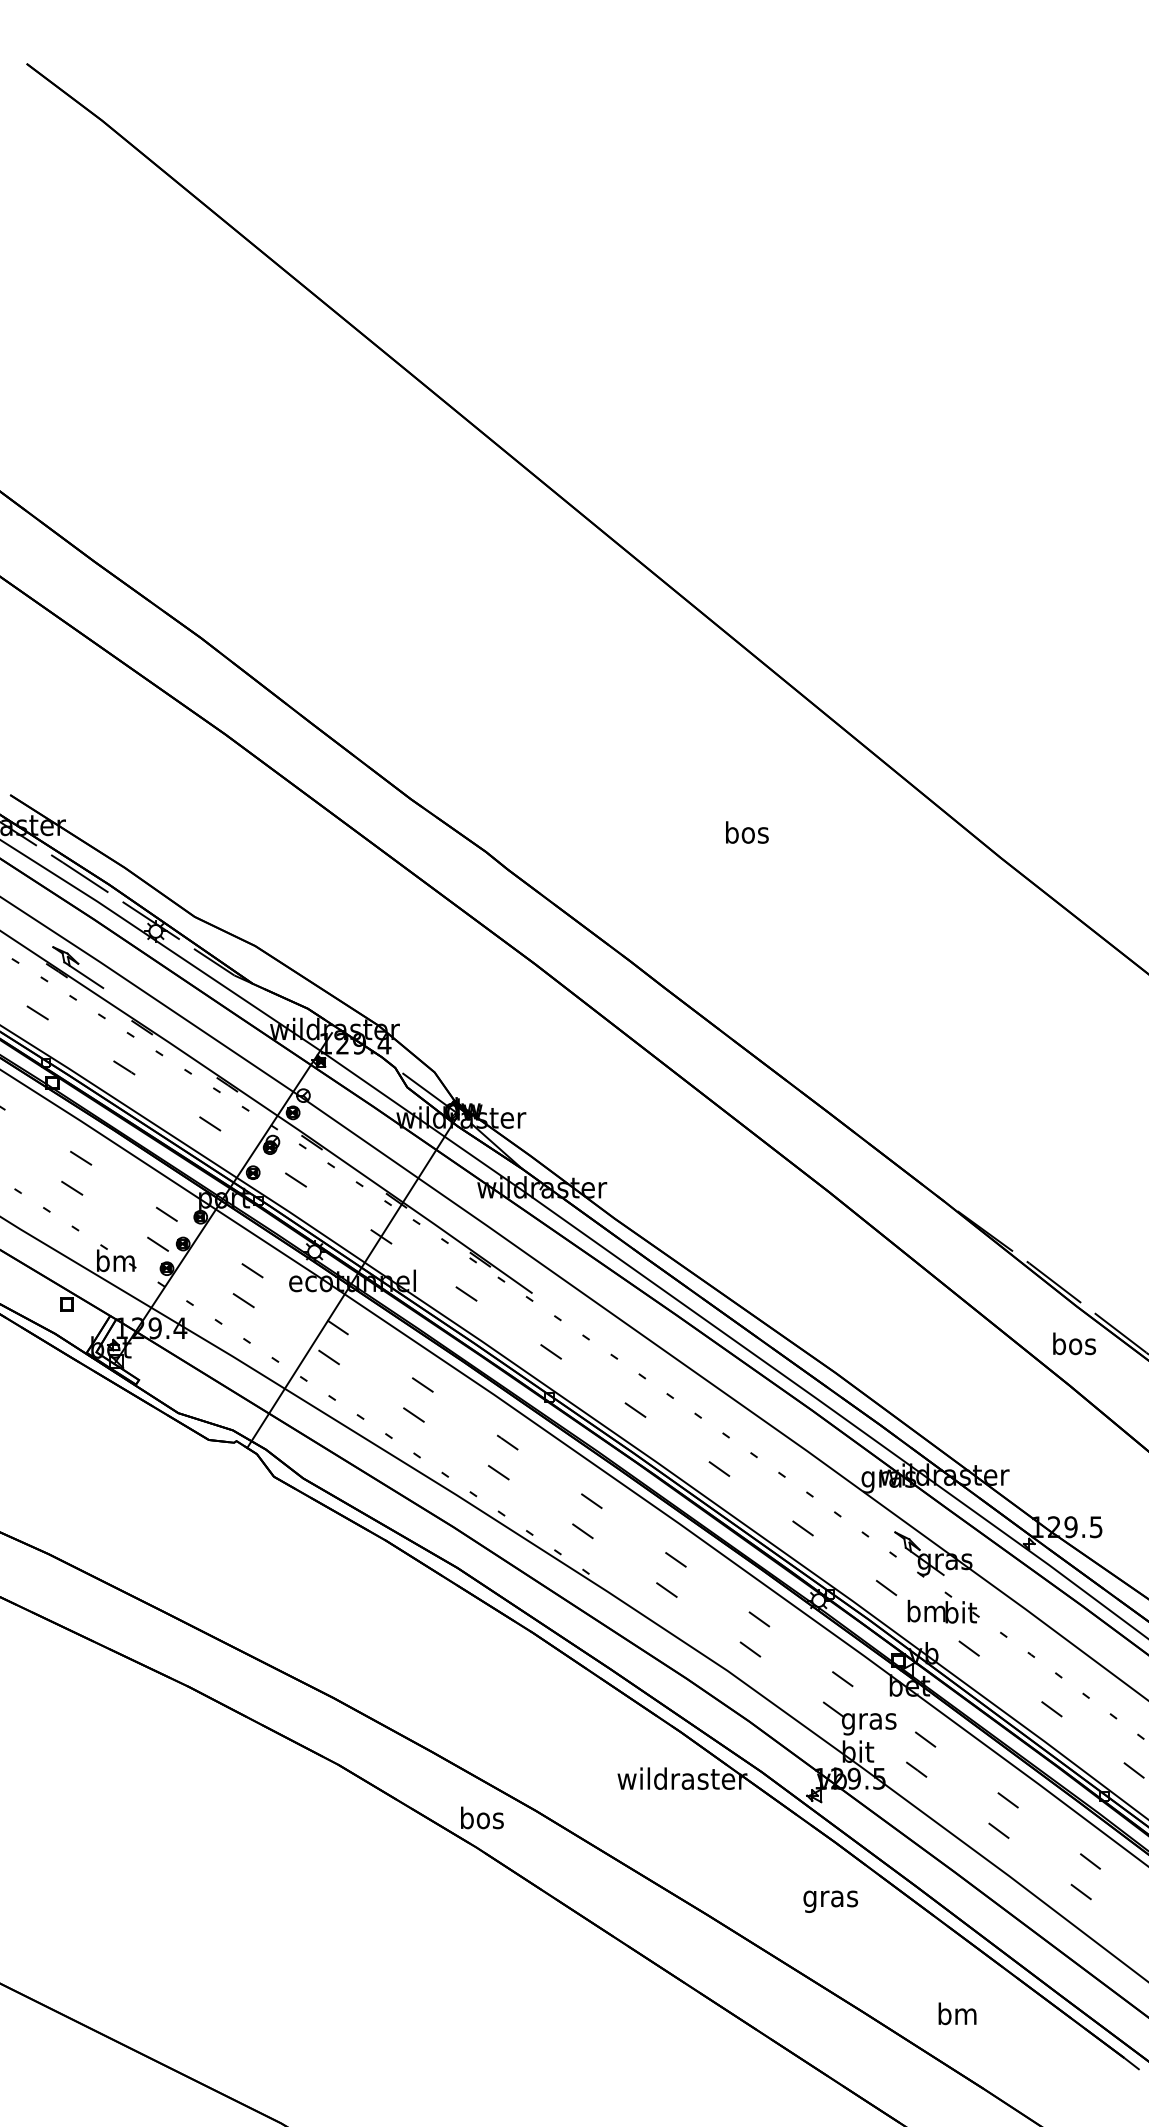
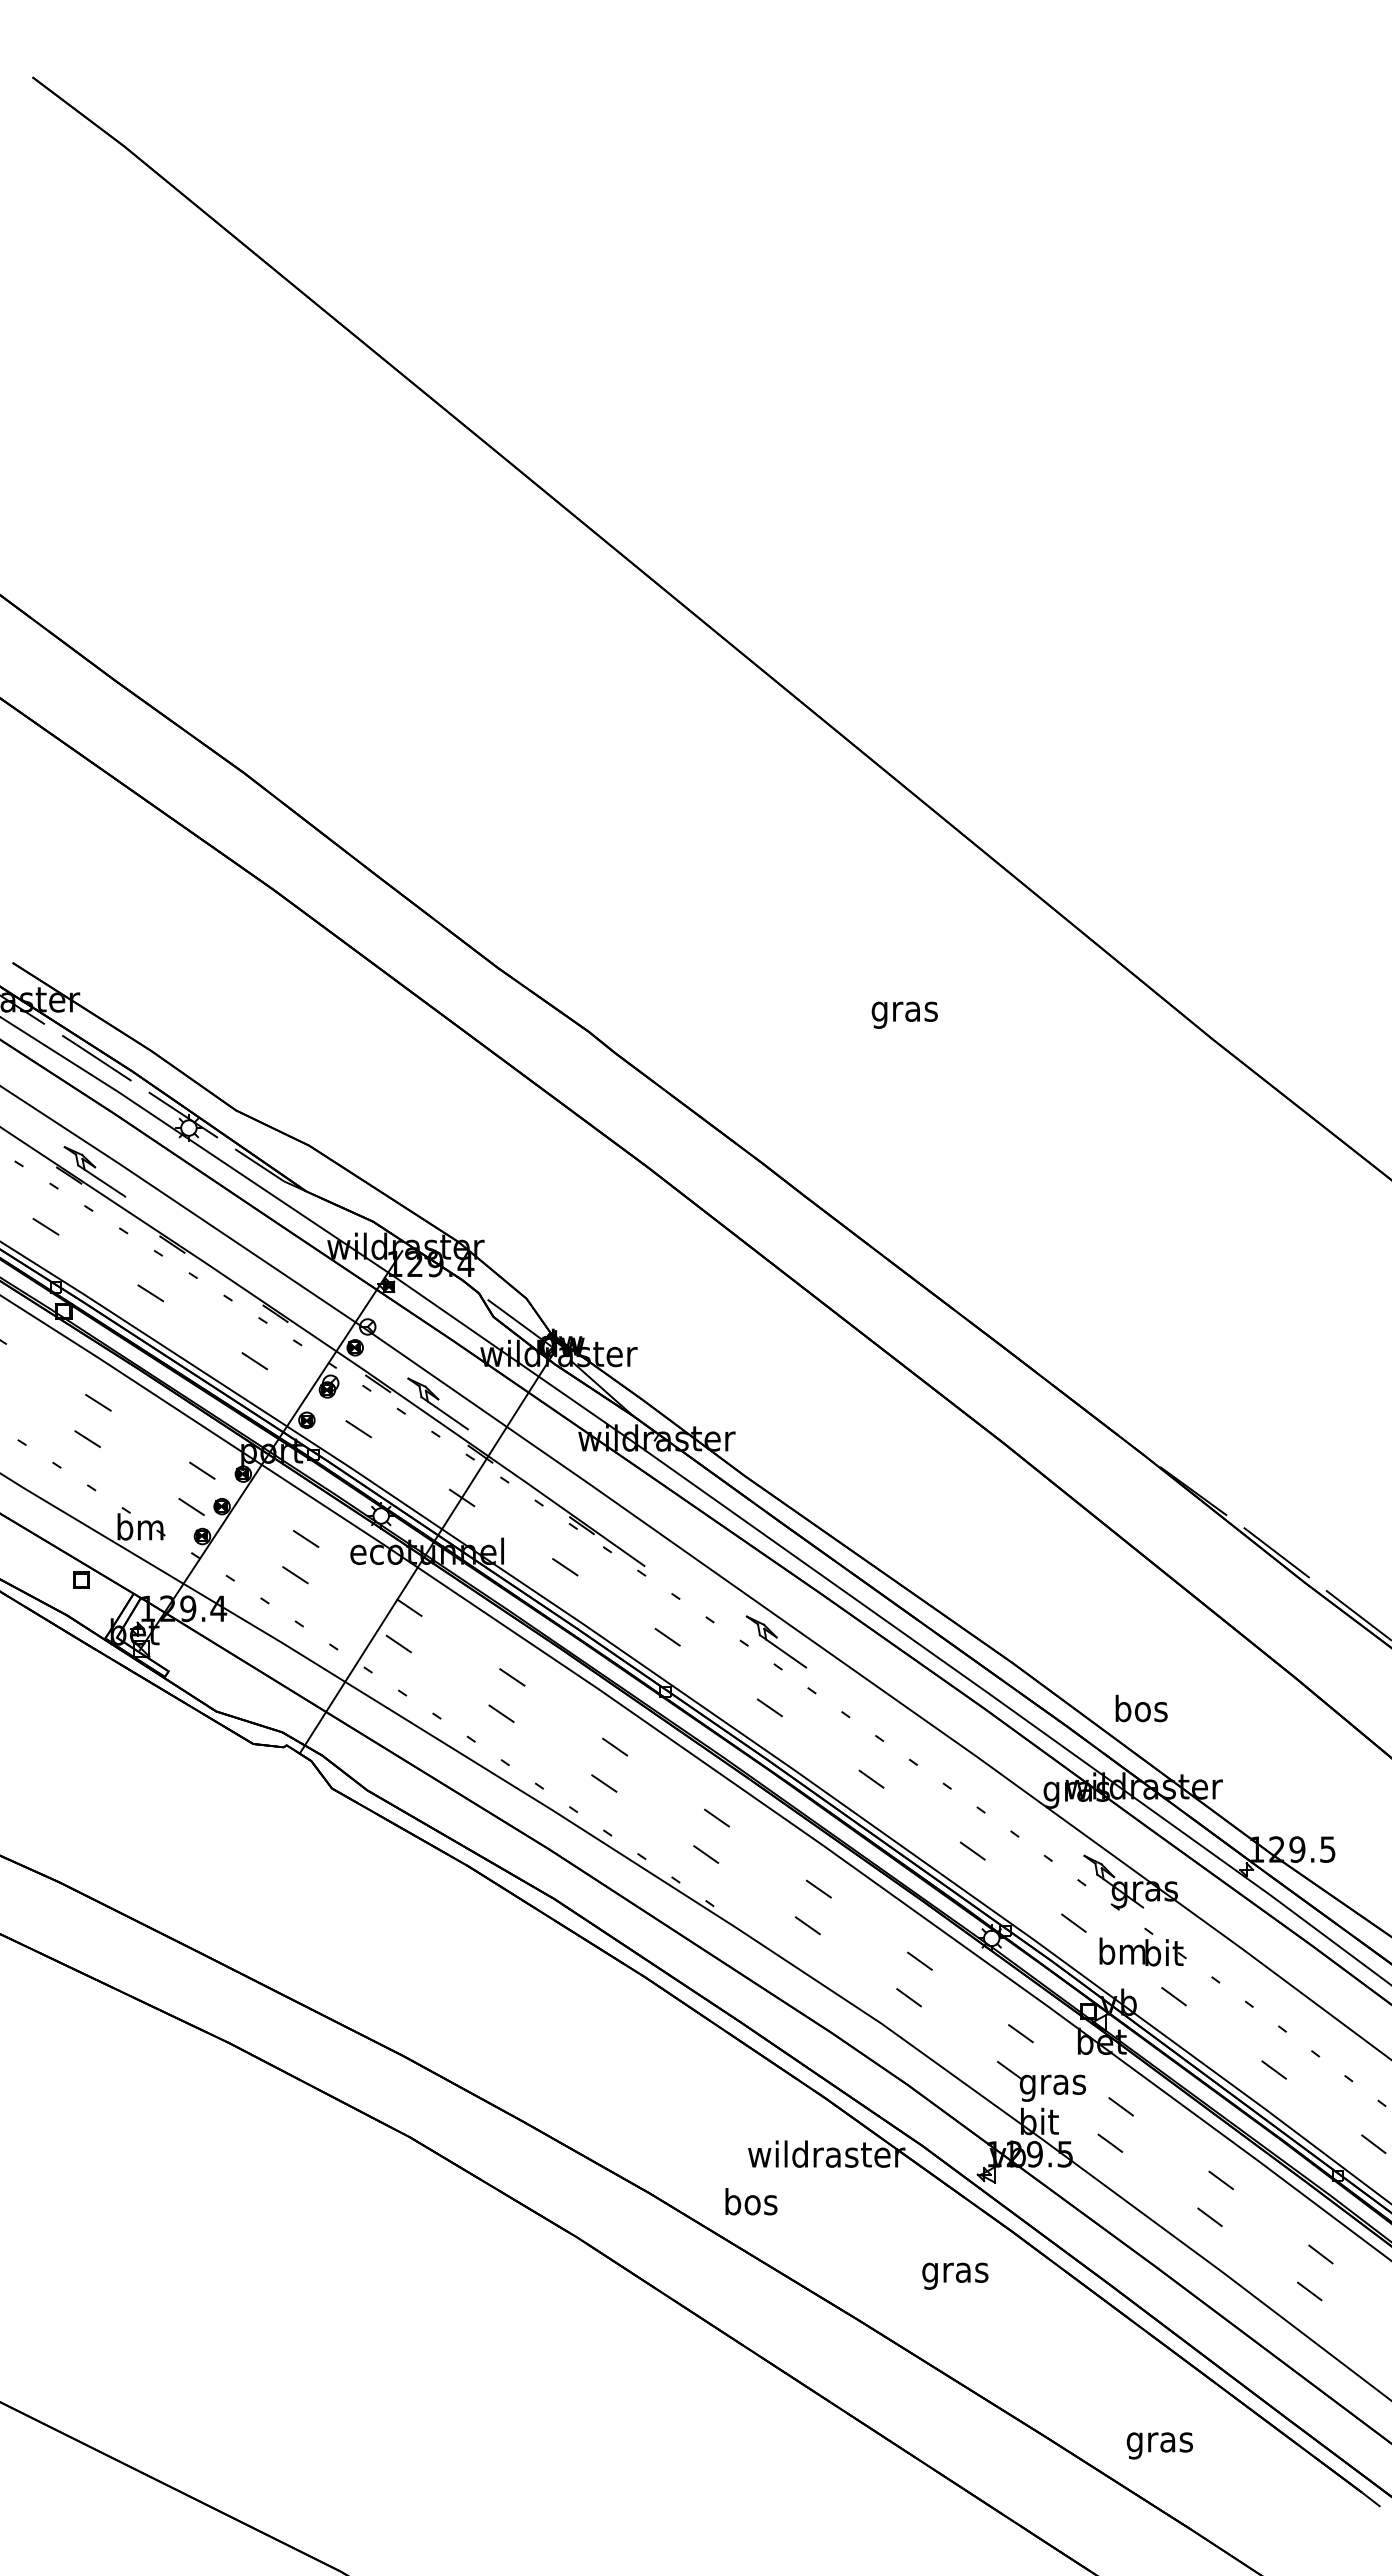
text: (746, 835) -> (904, 1011), bos -> gras
part: (361, 1158) -> (437, 1403), added
text: (1074, 1343) -> (1141, 1708), moved
part: (640, 1355) -> (776, 1641), added
text: (482, 1817) -> (751, 2201), moved
text: (830, 1901) -> (955, 2275), moved
text: (957, 2016) -> (1159, 2442), bm -> gras

